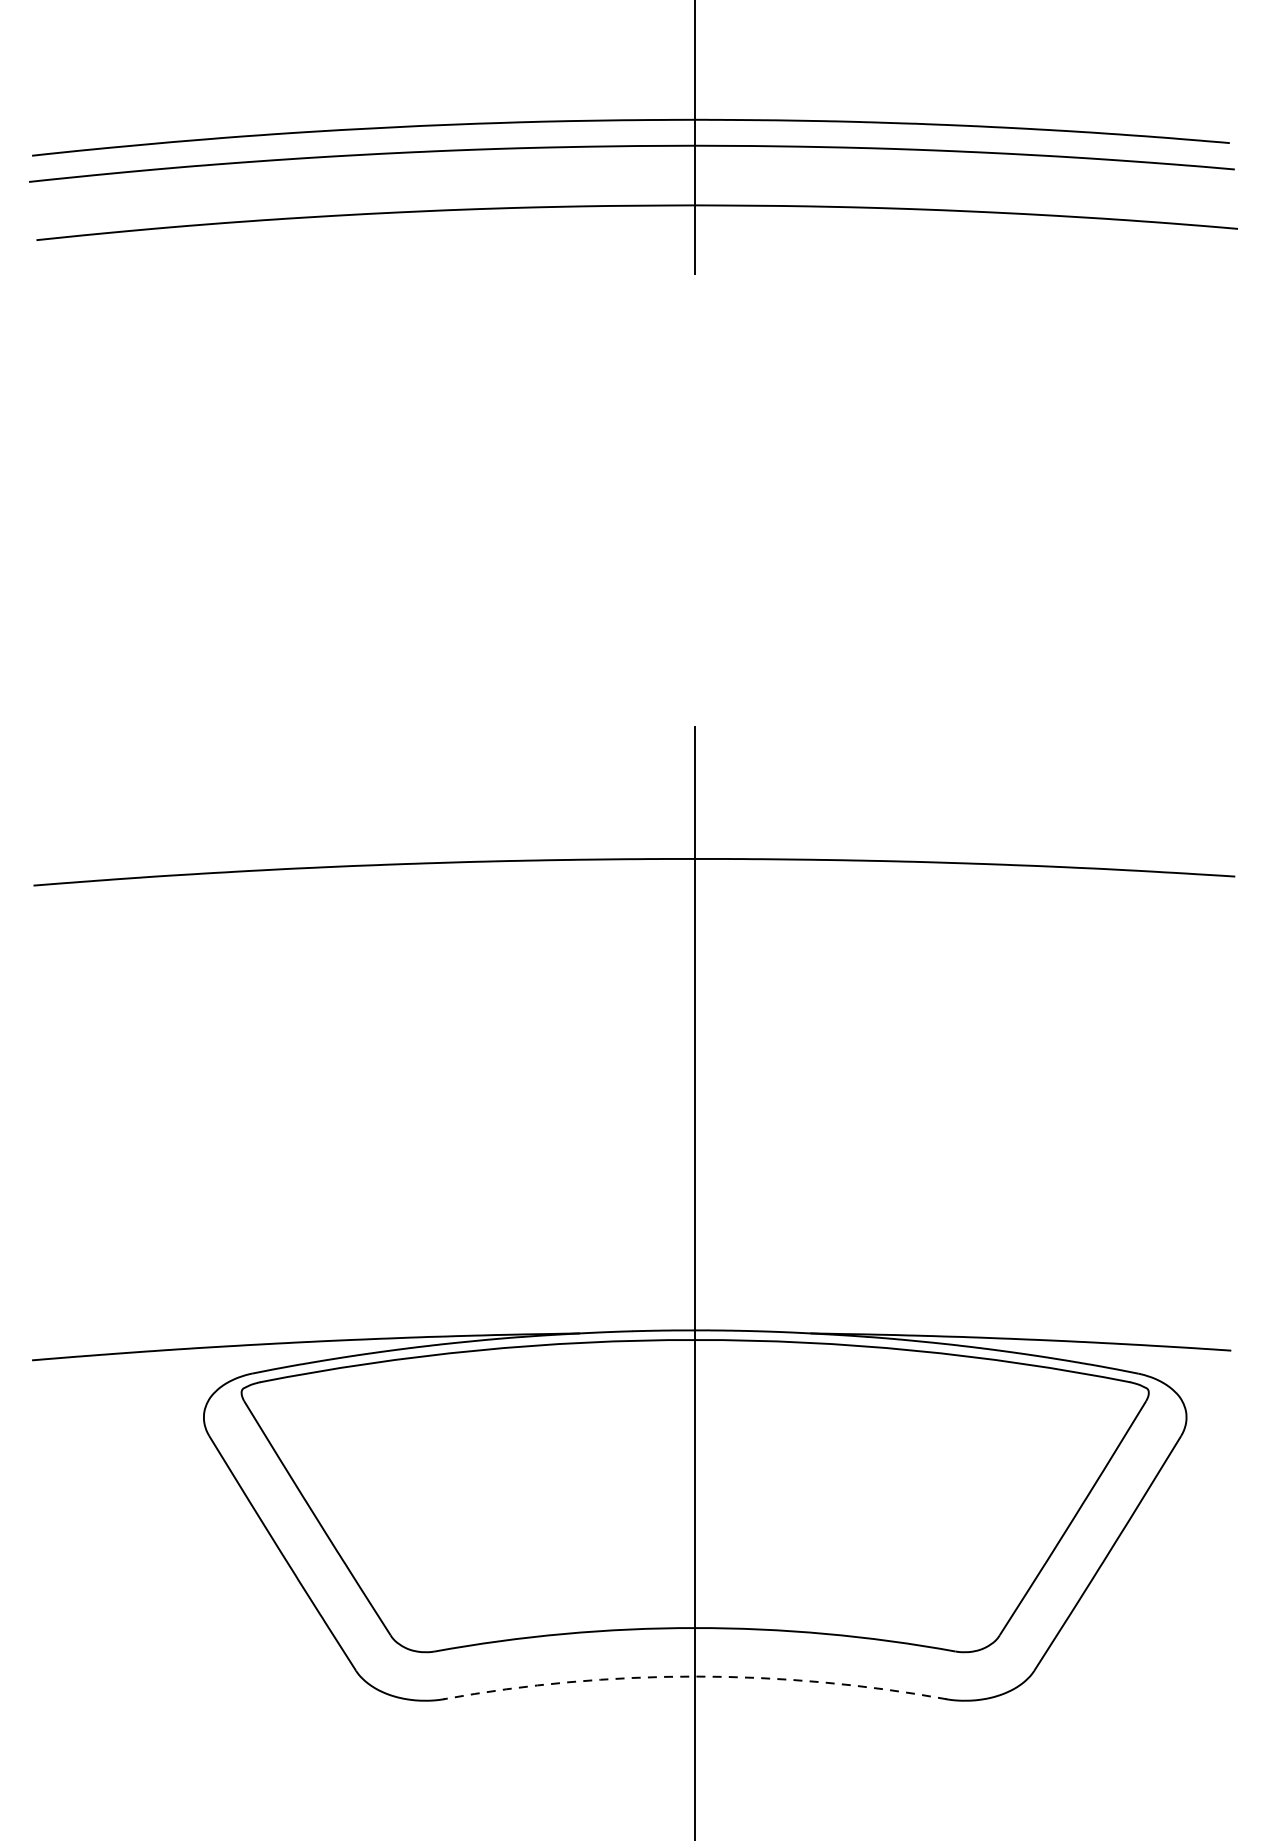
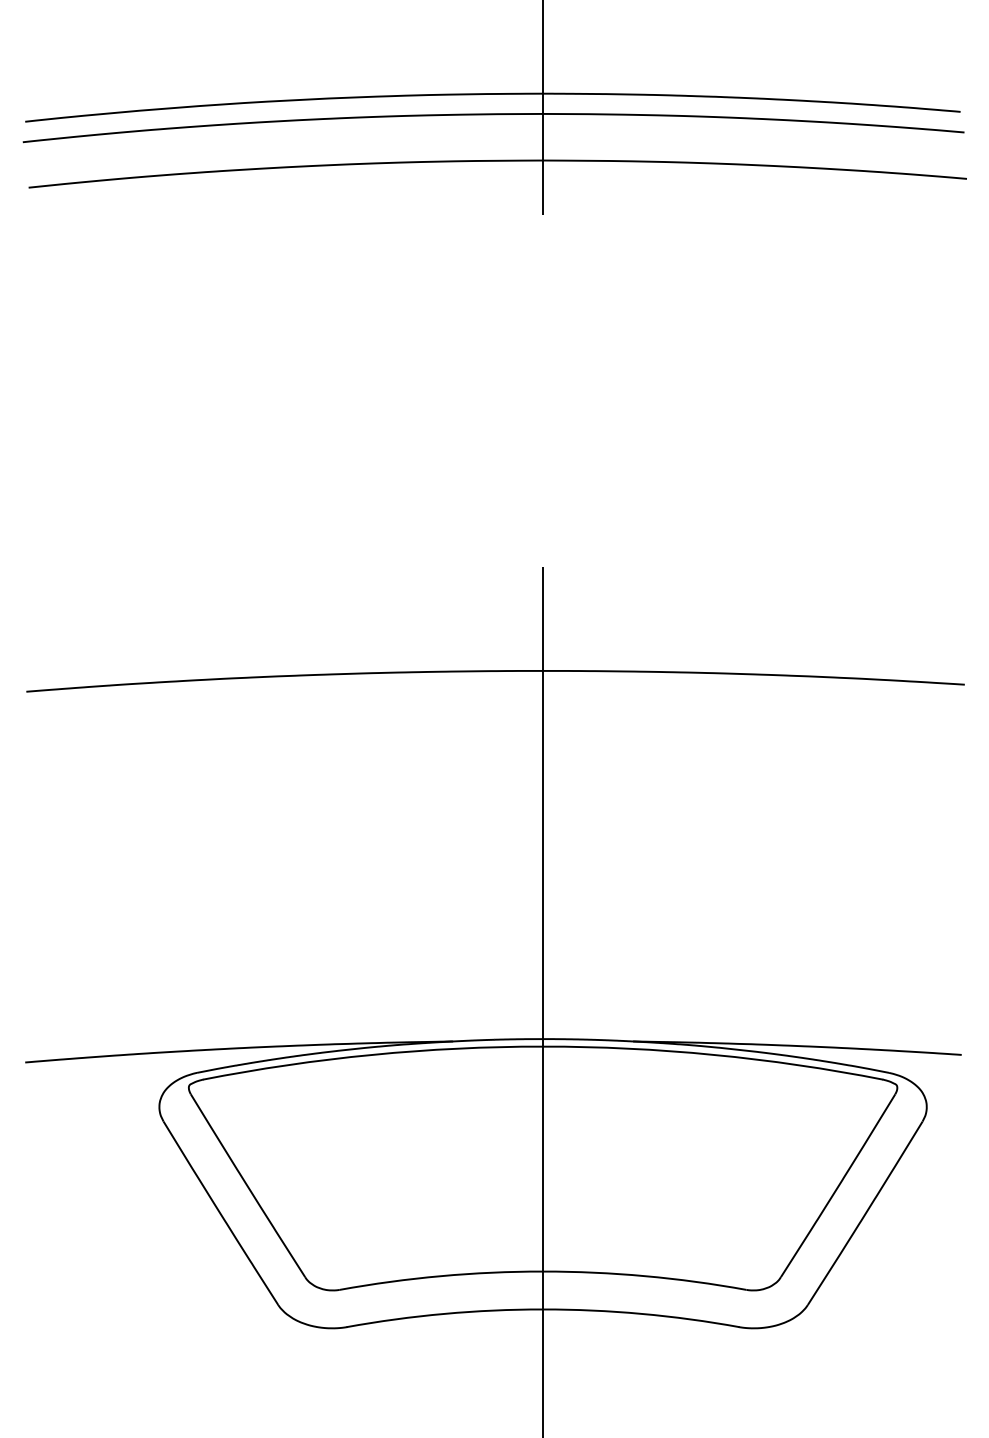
arc: (695, 1676) -> (543, 1309), dashed -> solid

